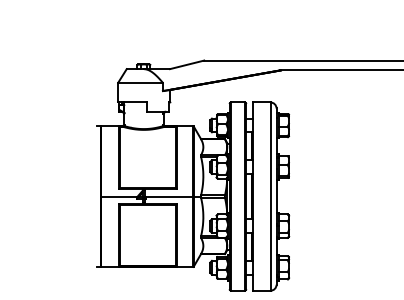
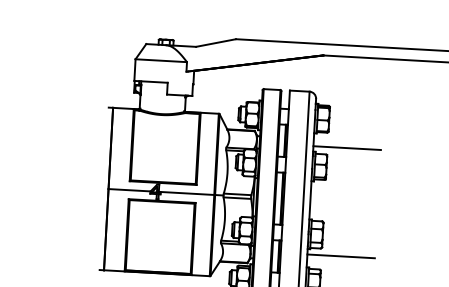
line: (305, 149) -> (346, 148), added
line: (305, 243) -> (340, 256), added

